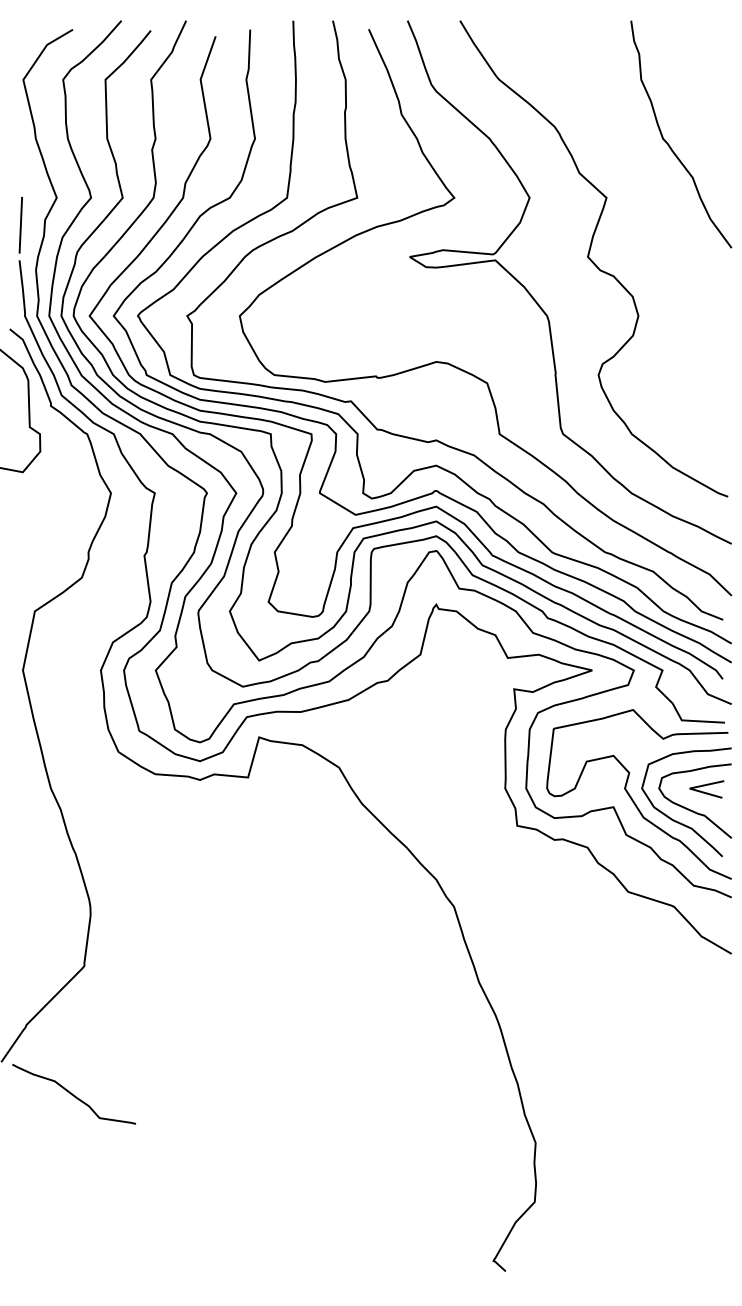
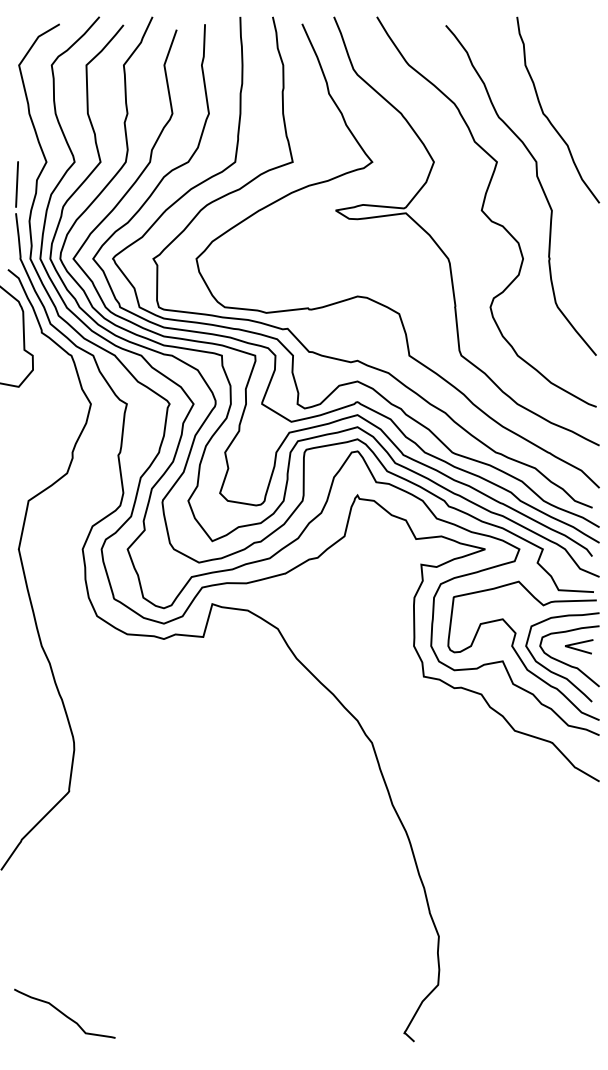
curve: (657, 222) -> (538, 182), added
curve: (73, 1094) -> (64, 1013), moved

